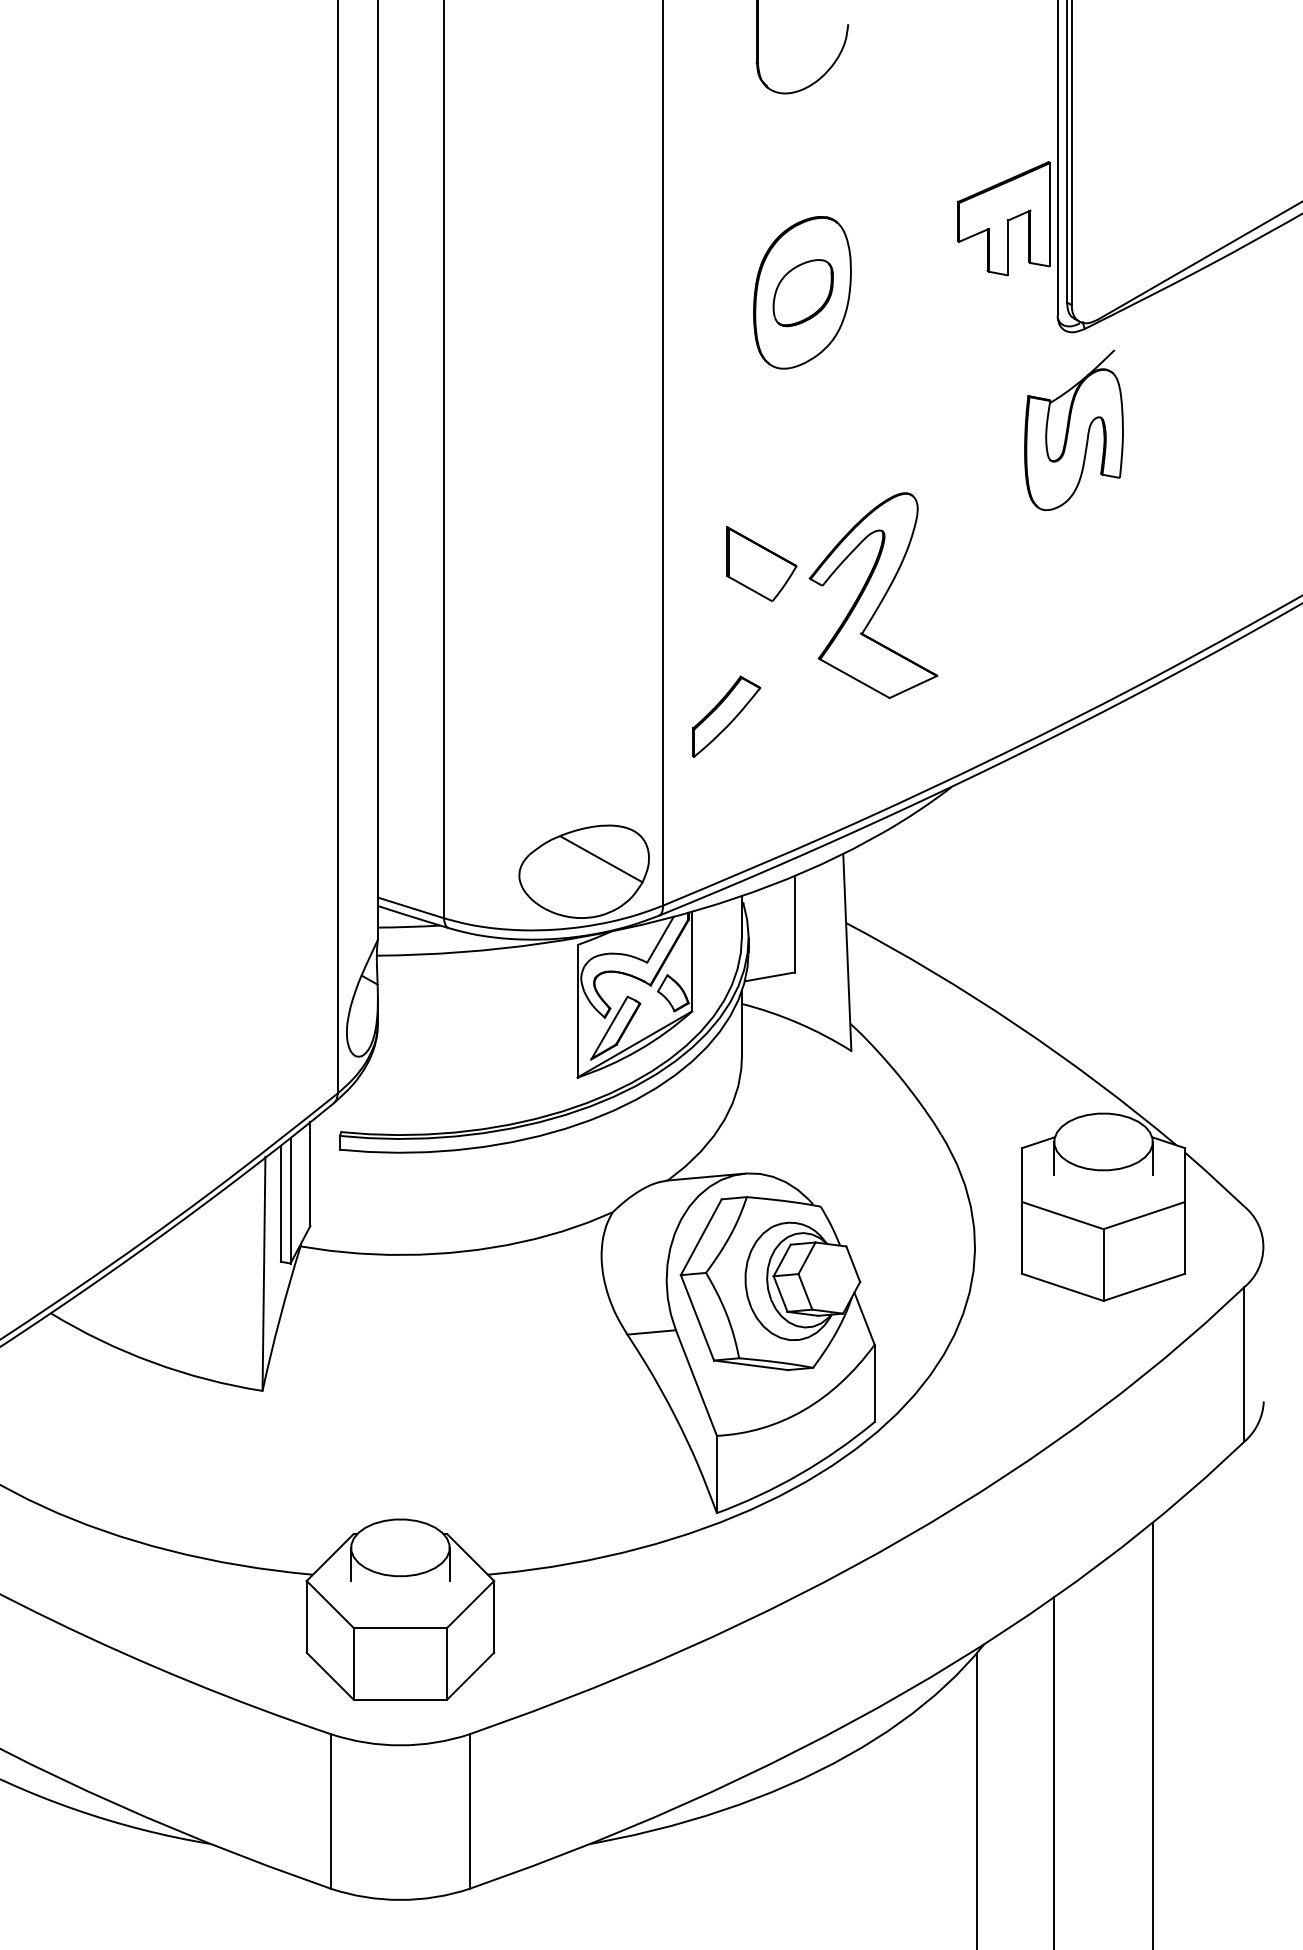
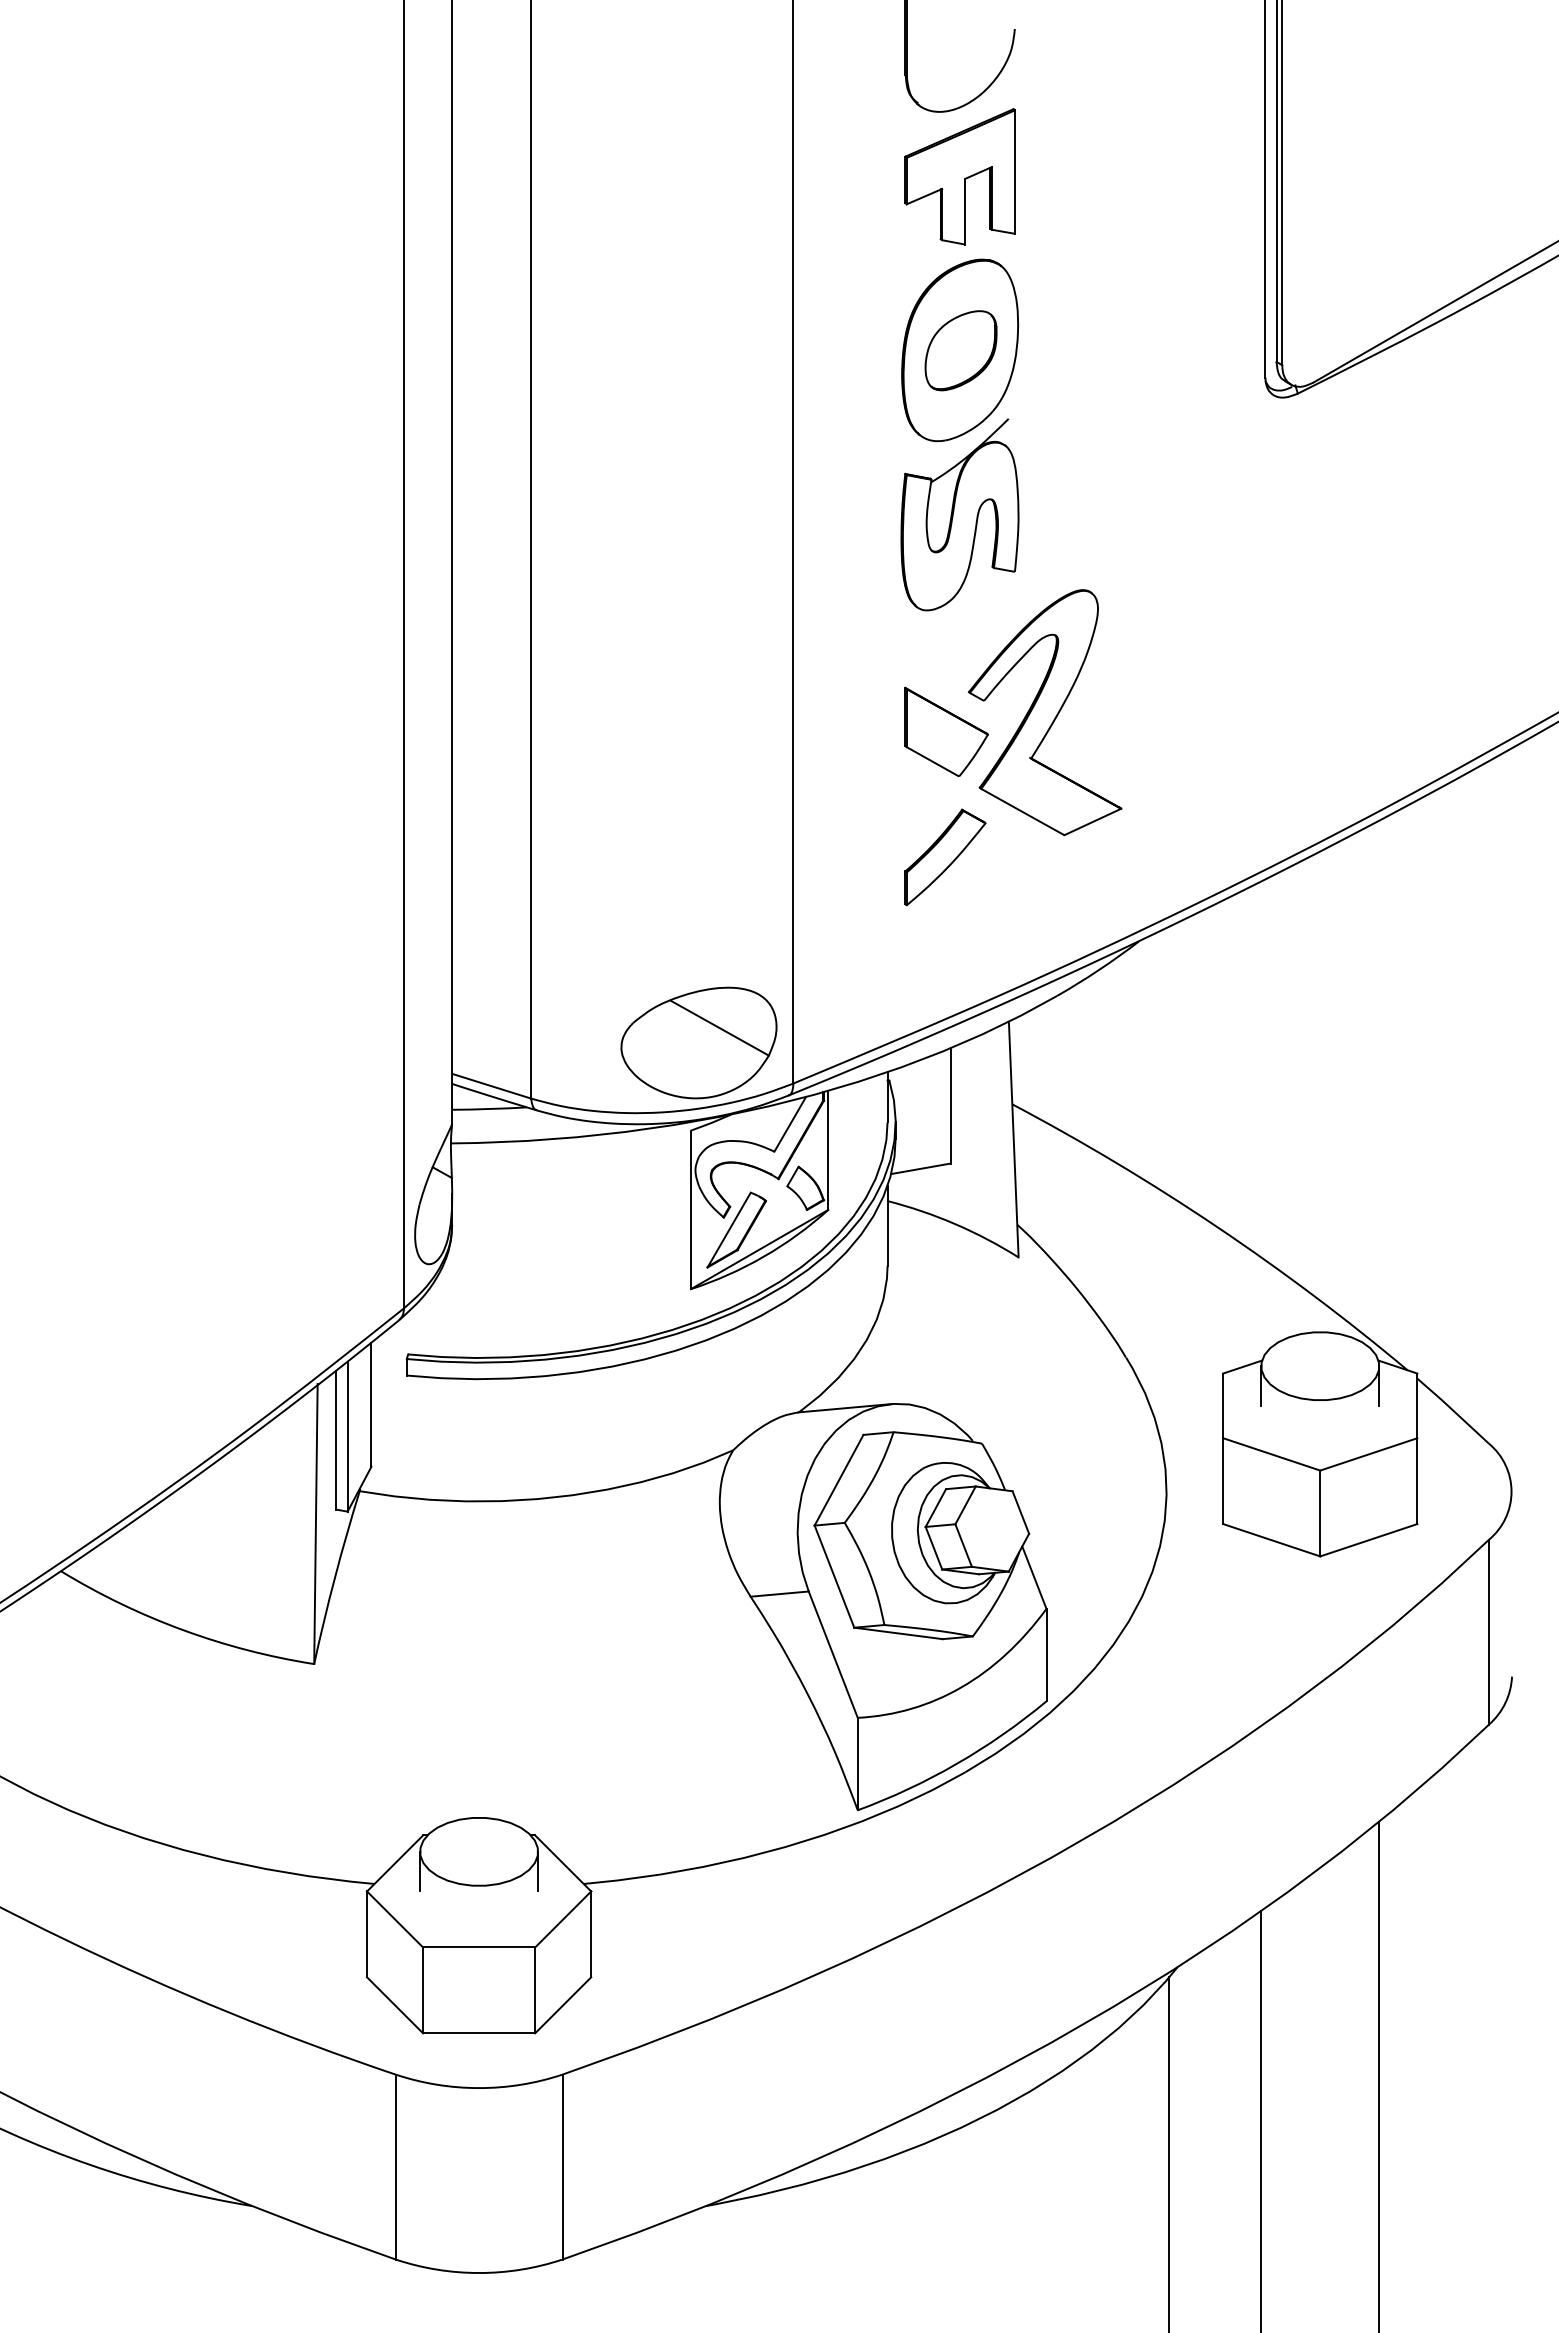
part: (1003, 218) -> (959, 176), moved
part: (1073, 429) -> (959, 514), moved
part: (761, 563) -> (946, 731), moved
part: (726, 716) -> (945, 857), moved

